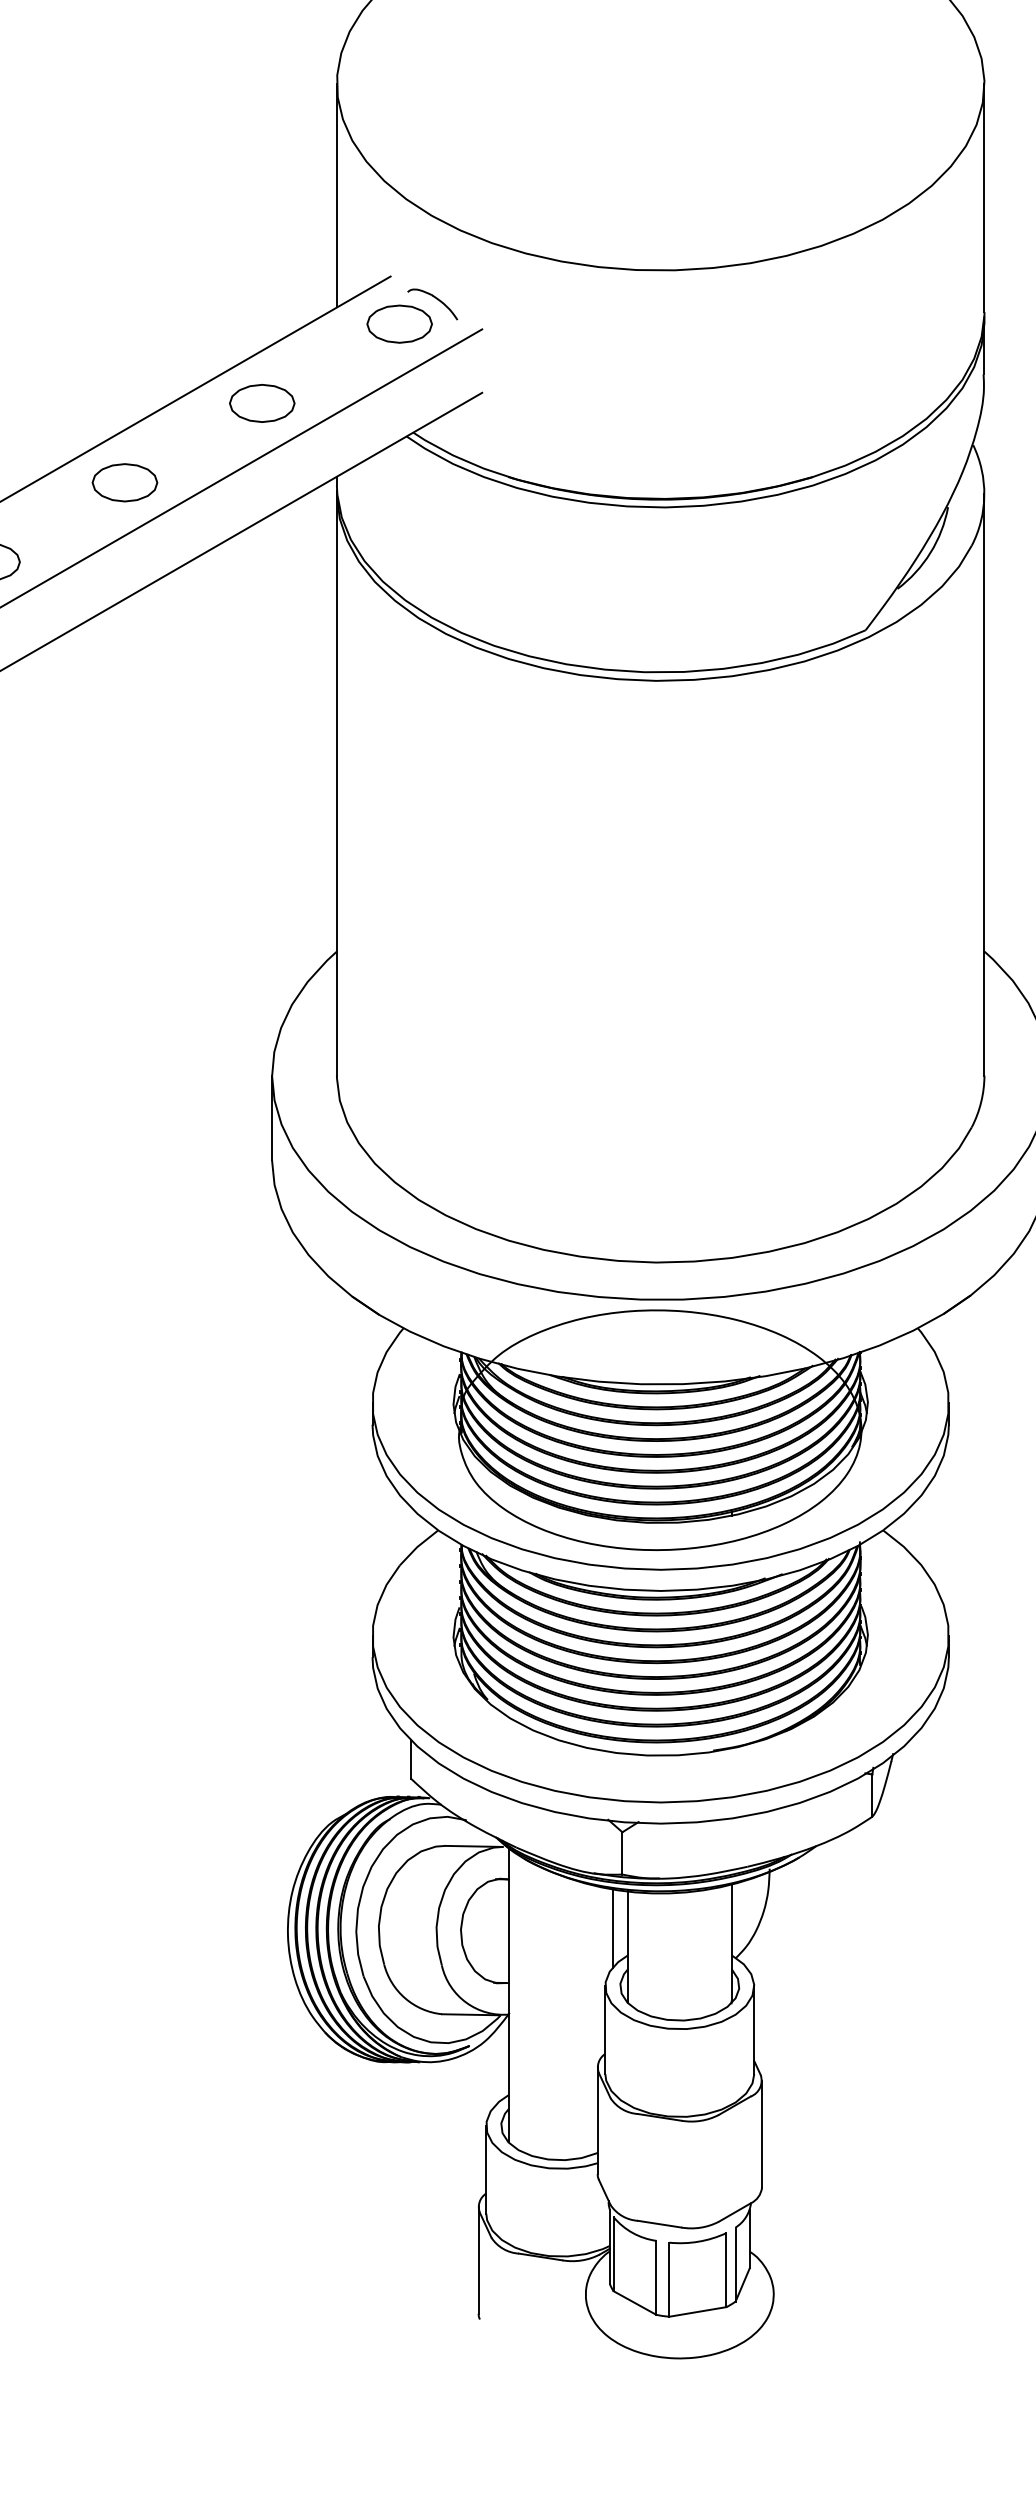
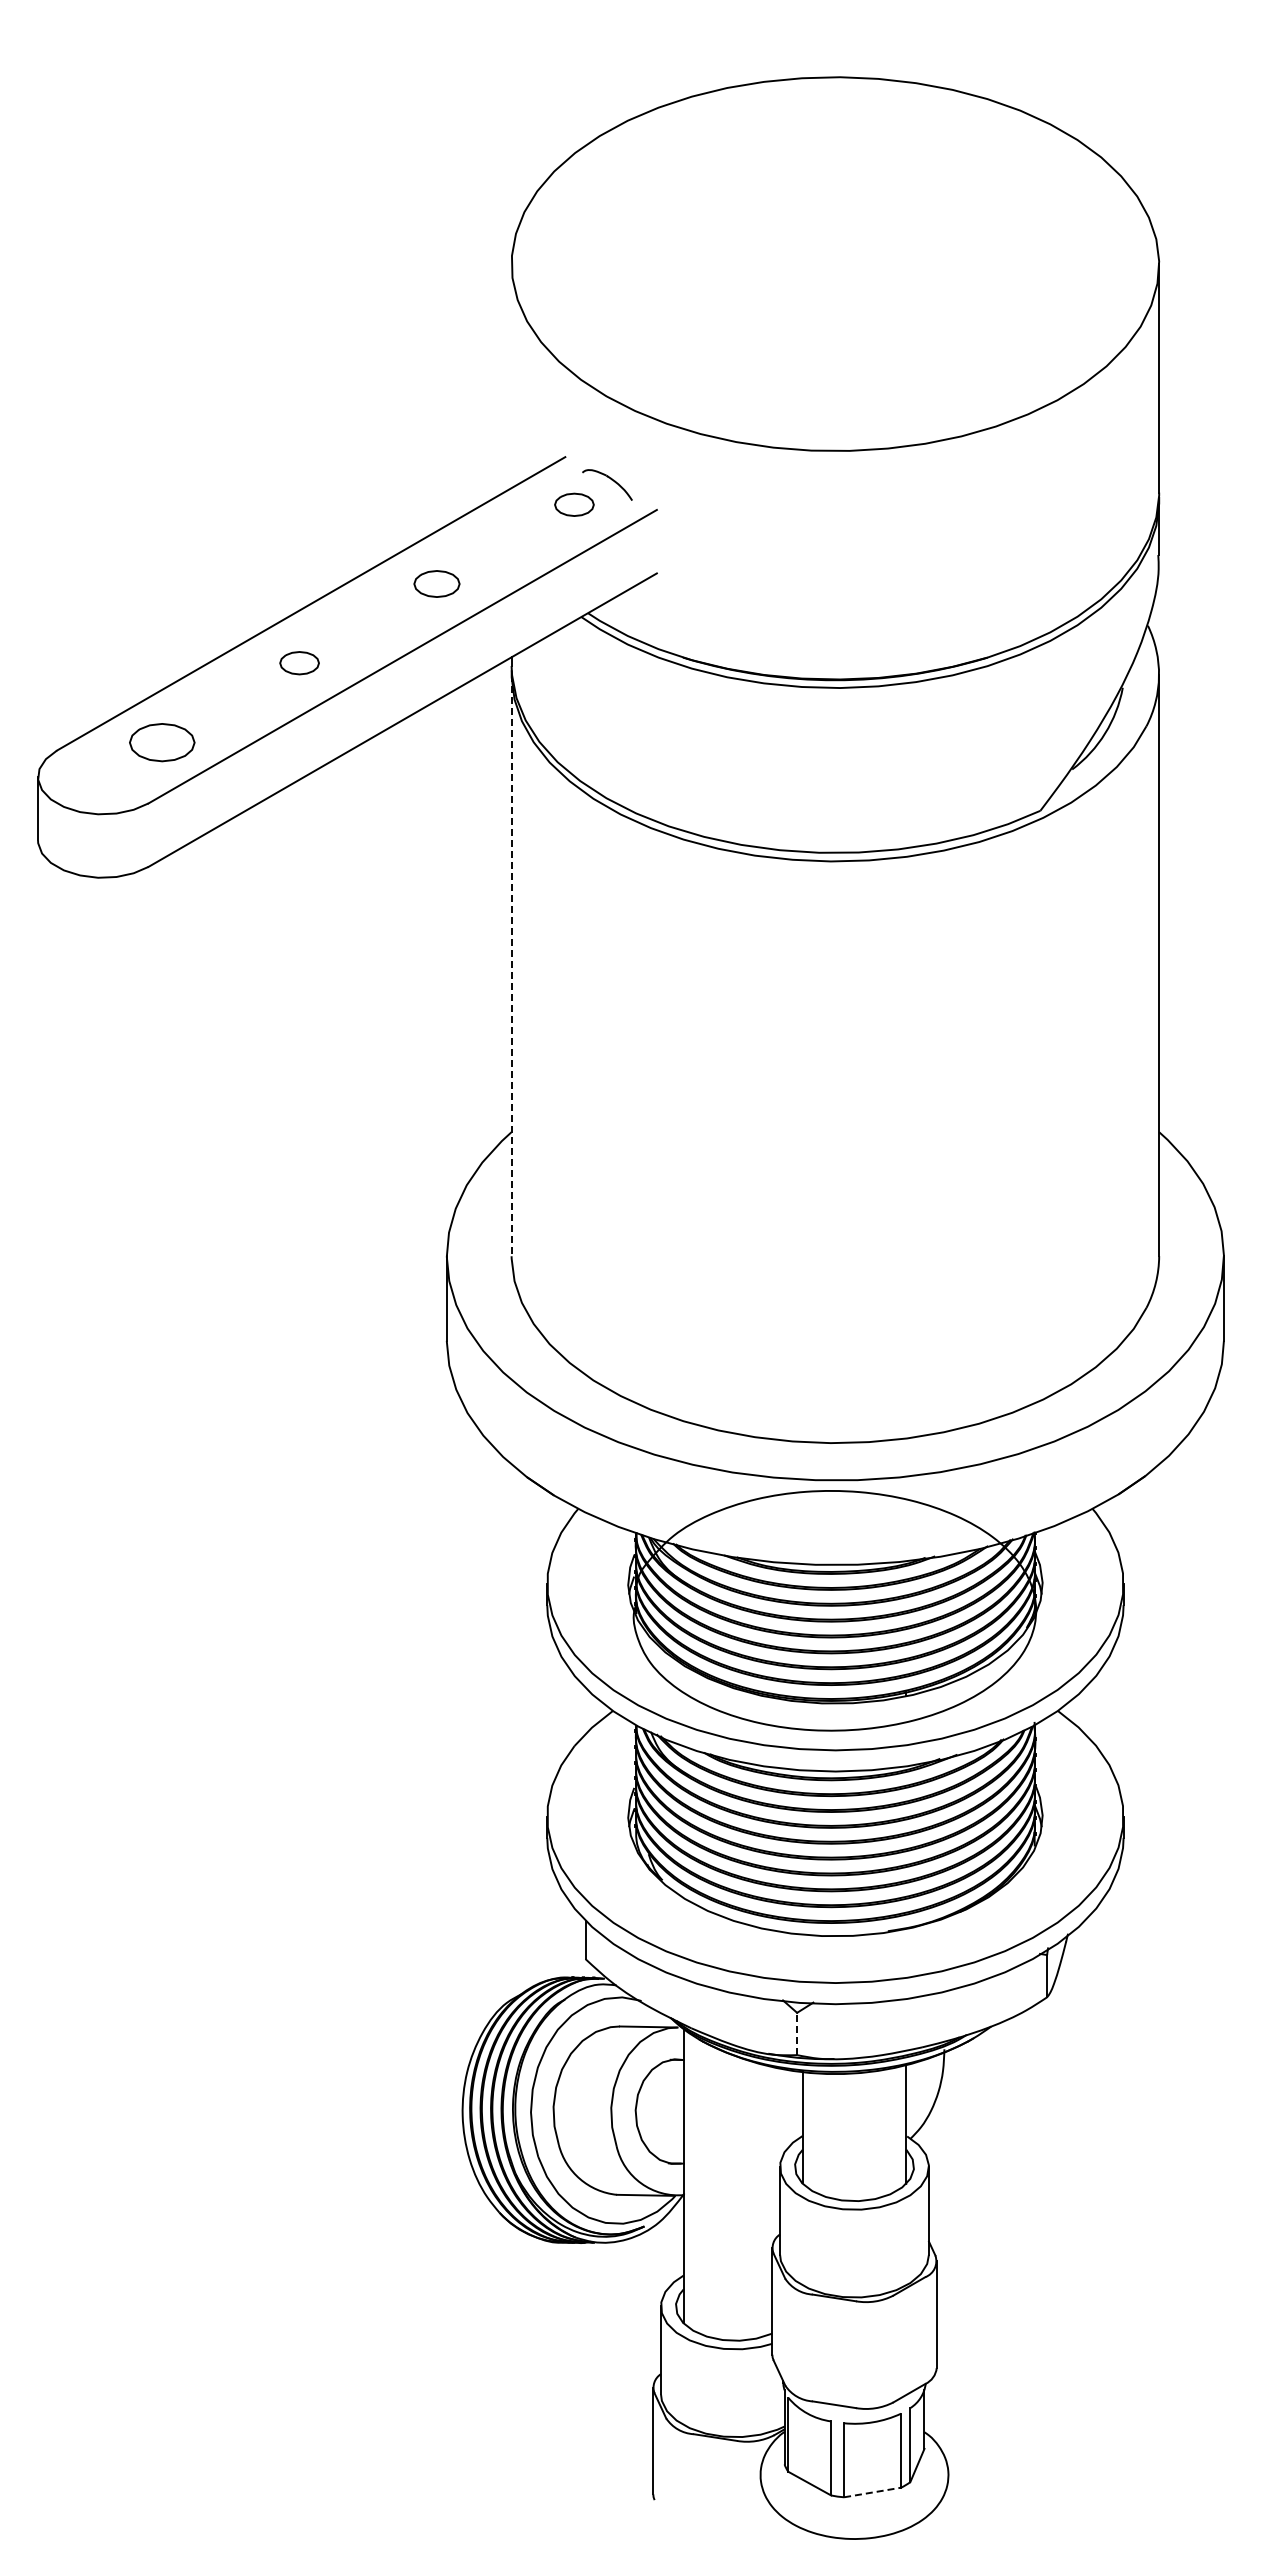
line: (336, 195) -> (511, 376), removed
part: (399, 323) -> (574, 504), size x0.6
part: (261, 402) -> (436, 583), size x0.7
part: (124, 481) -> (299, 662), size x0.6
line: (336, 784) -> (511, 965), solid -> dashed
line: (622, 1852) -> (797, 2033), solid -> dashed
line: (612, 1927) -> (787, 2108), removed
line: (697, 2311) -> (872, 2492), solid -> dashed

